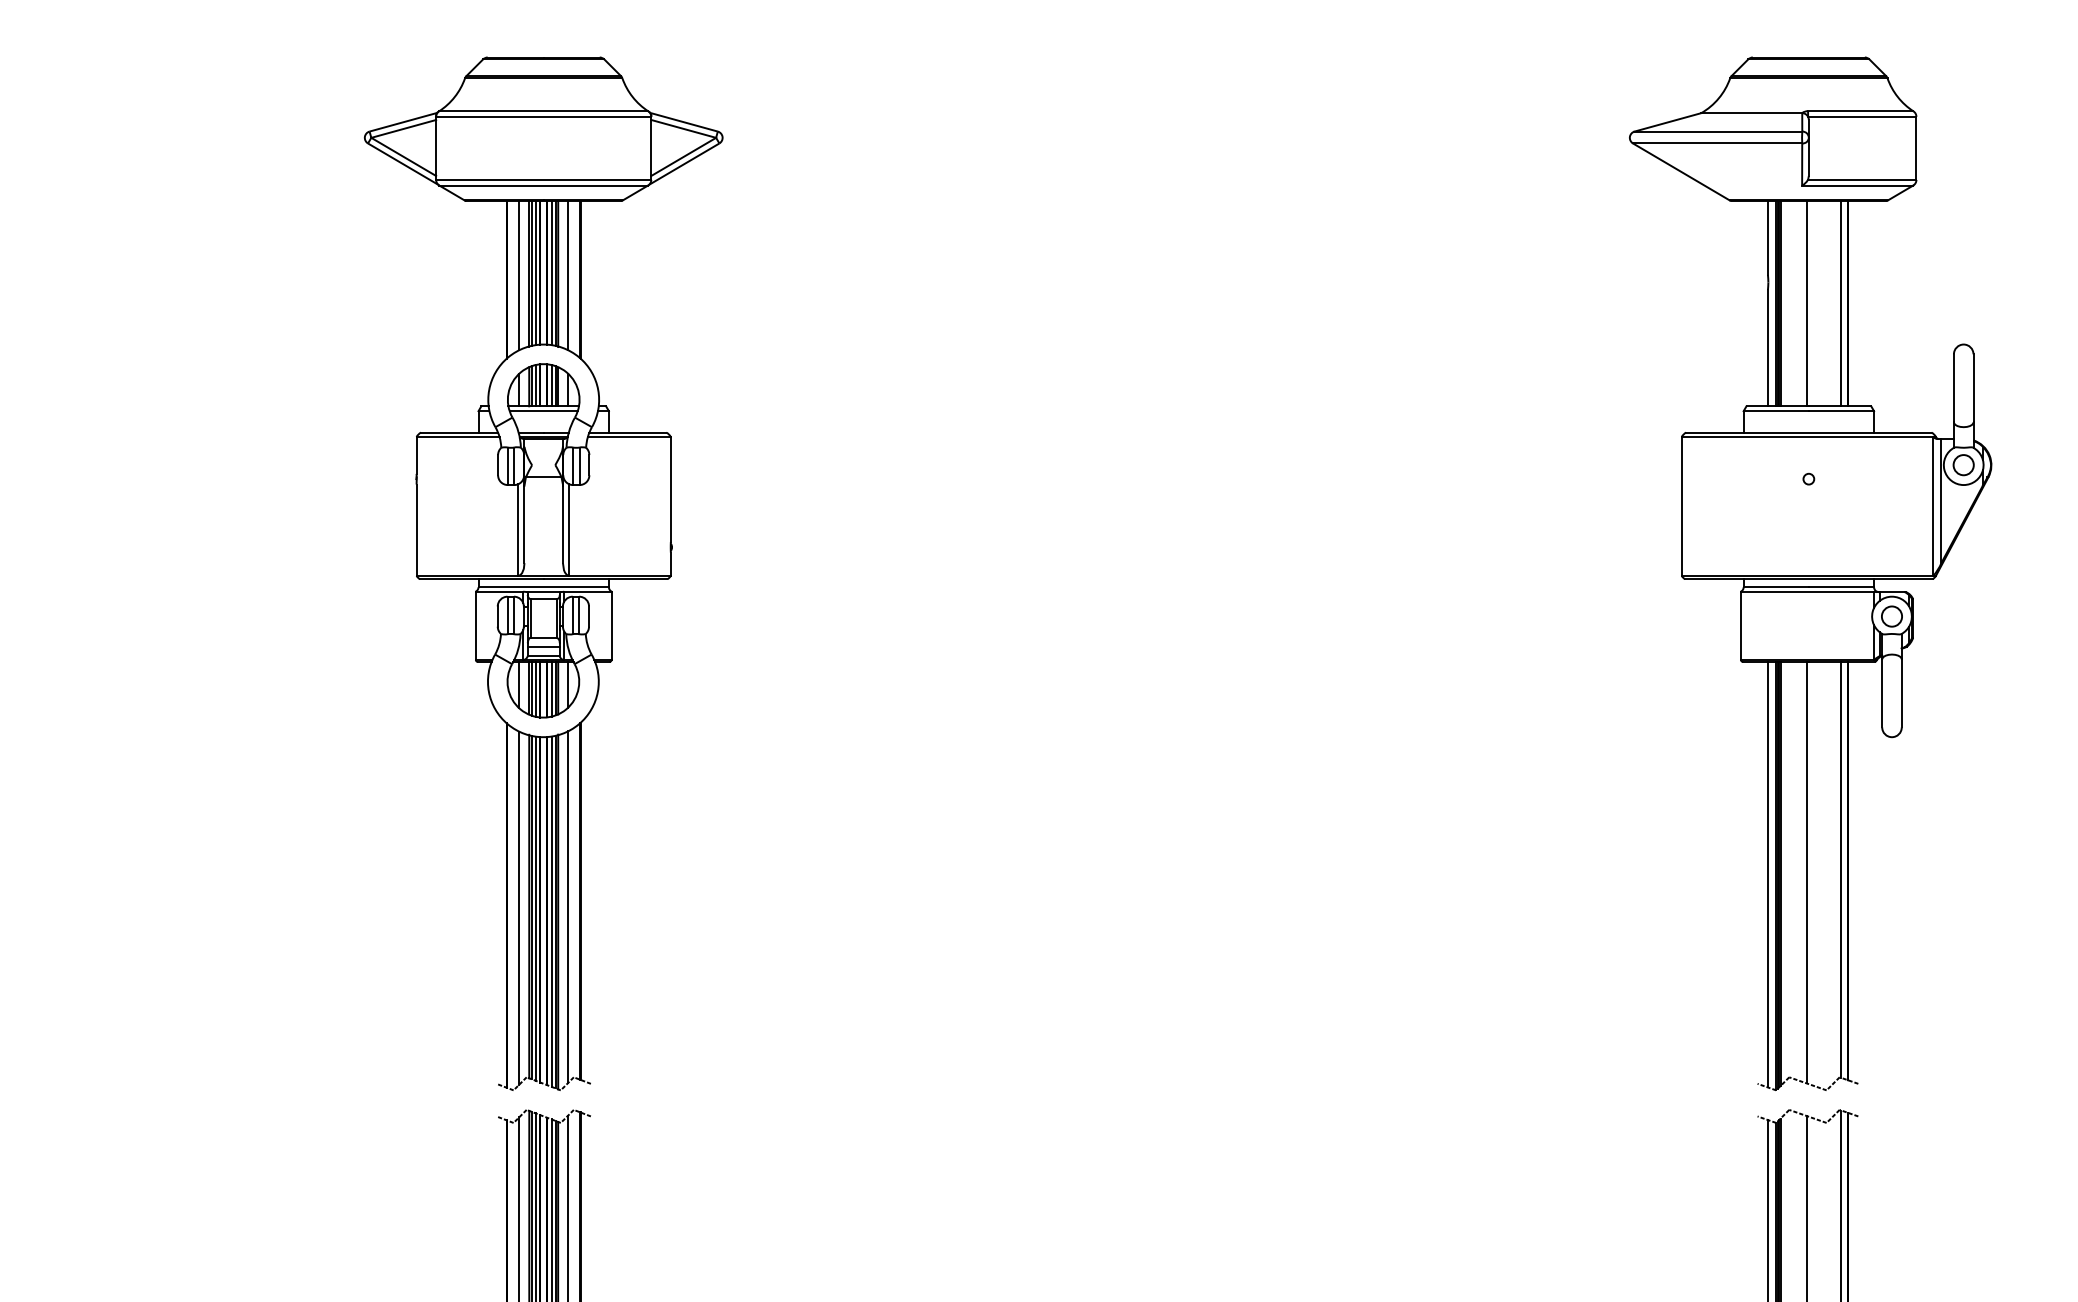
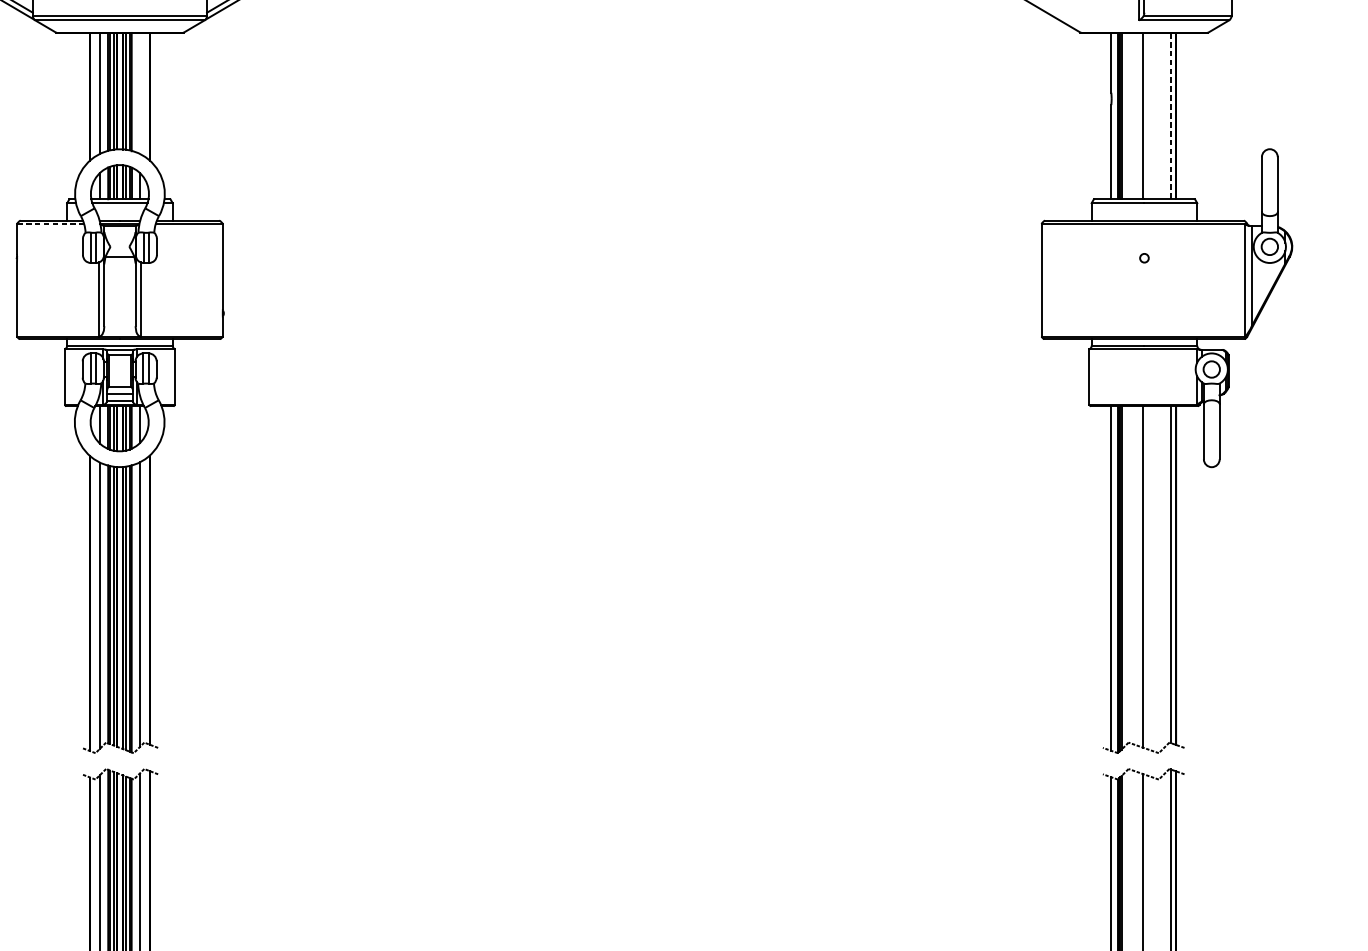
line: (568, 275) -> (140, 93), removed
line: (1841, 303) -> (1170, 115), solid -> dashed
line: (458, 437) -> (50, 224), solid -> dashed

